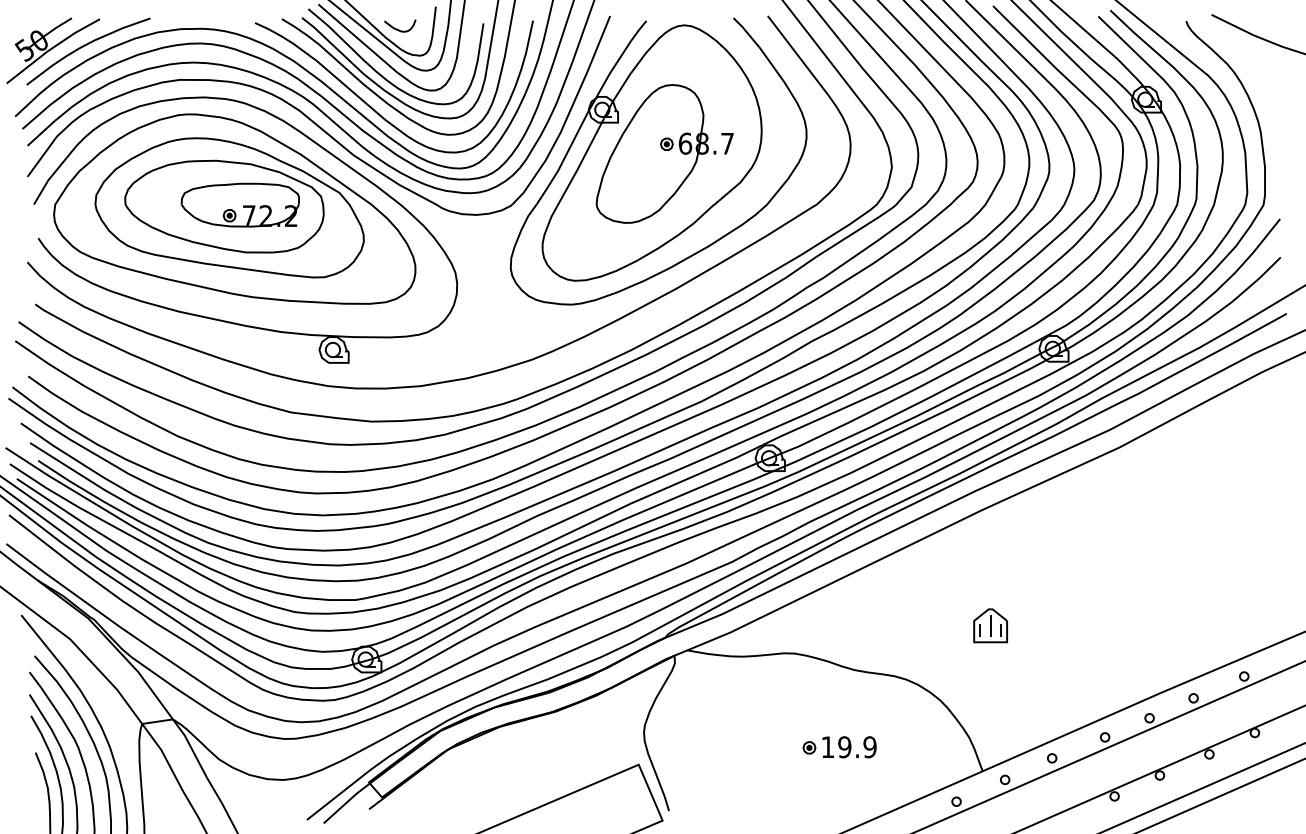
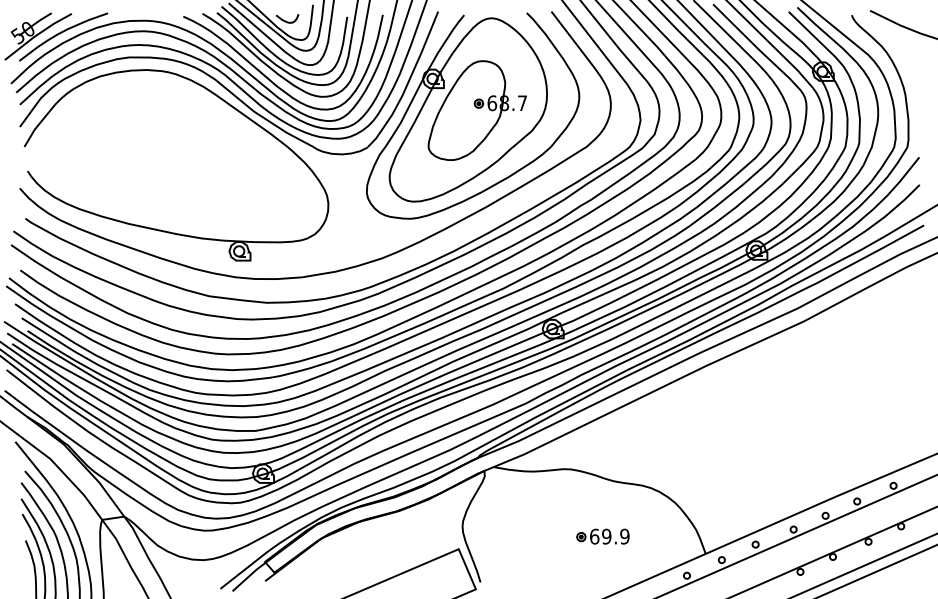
part: (234, 209) -> (168, 150), removed
part: (990, 625) -> (711, 449), removed
text: (827, 747) -> (594, 536), 19.9 -> 69.9

